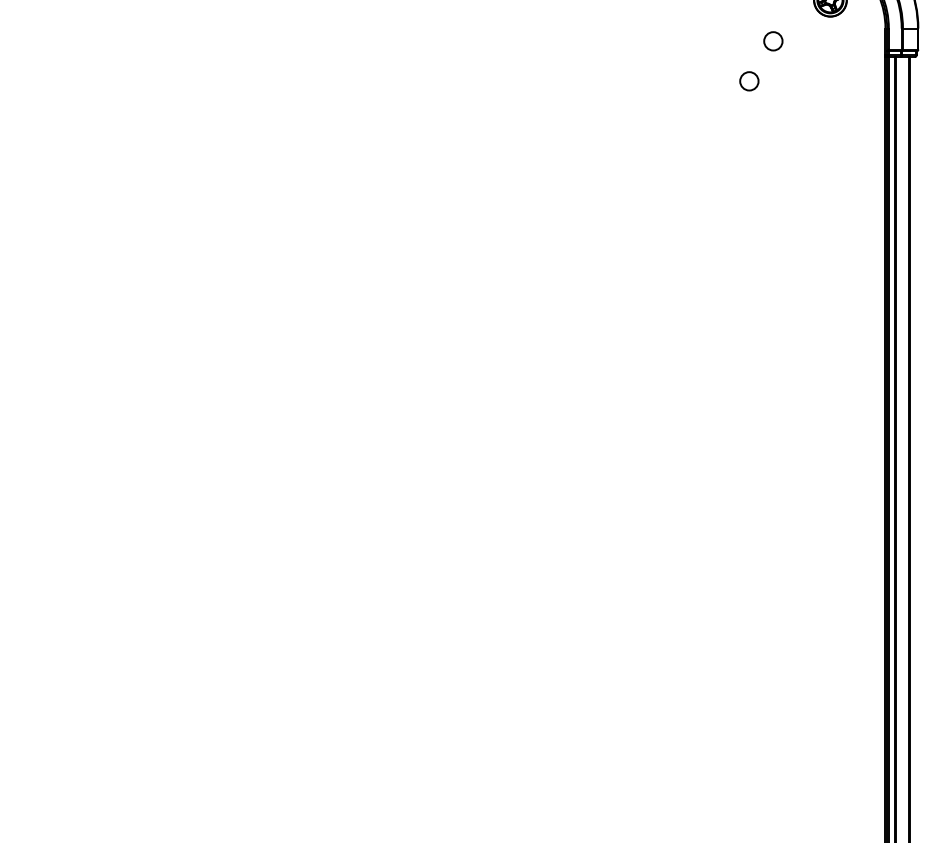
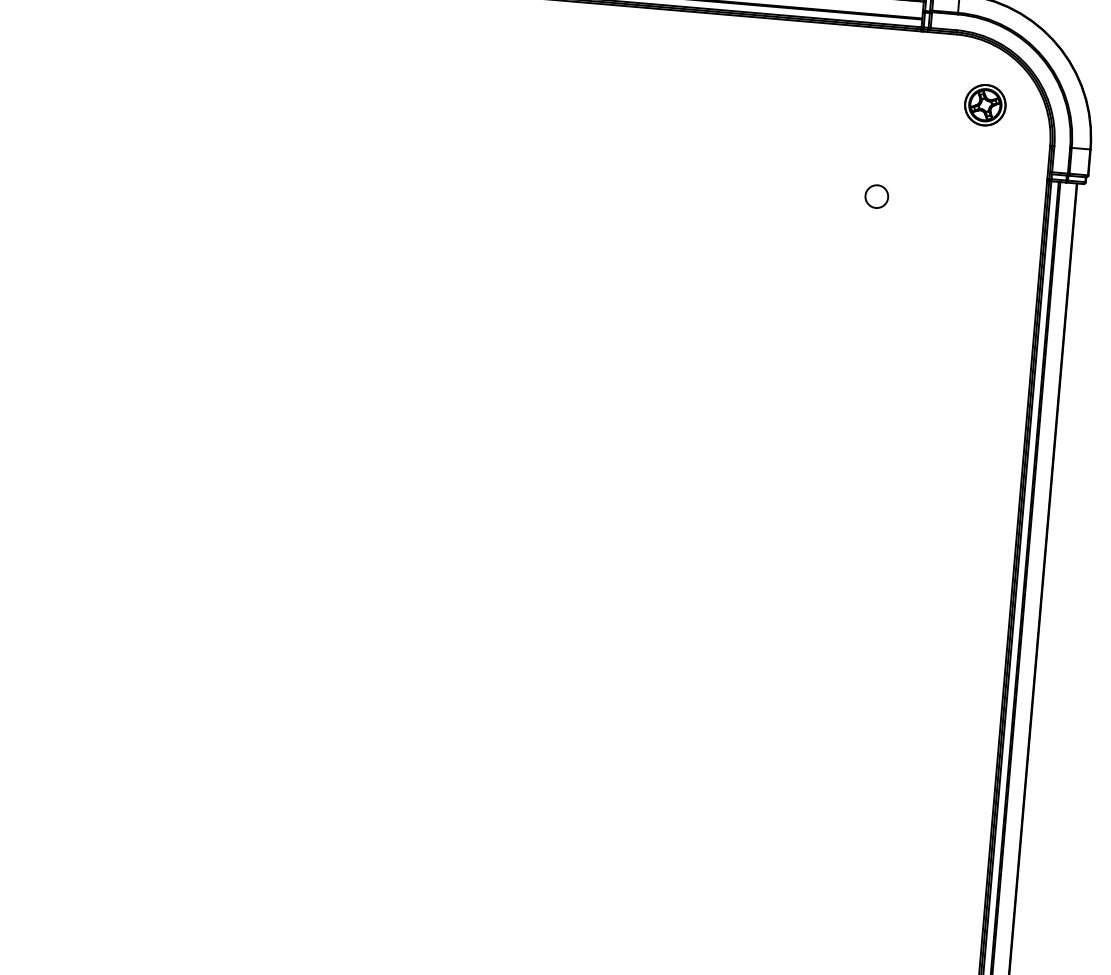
circle: (773, 41) -> (910, 150), removed

